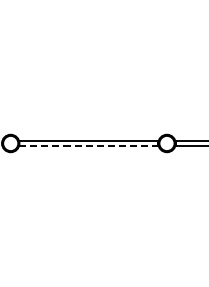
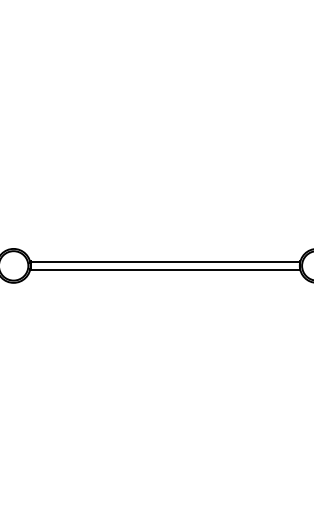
line: (89, 145) -> (166, 269), dashed -> solid

